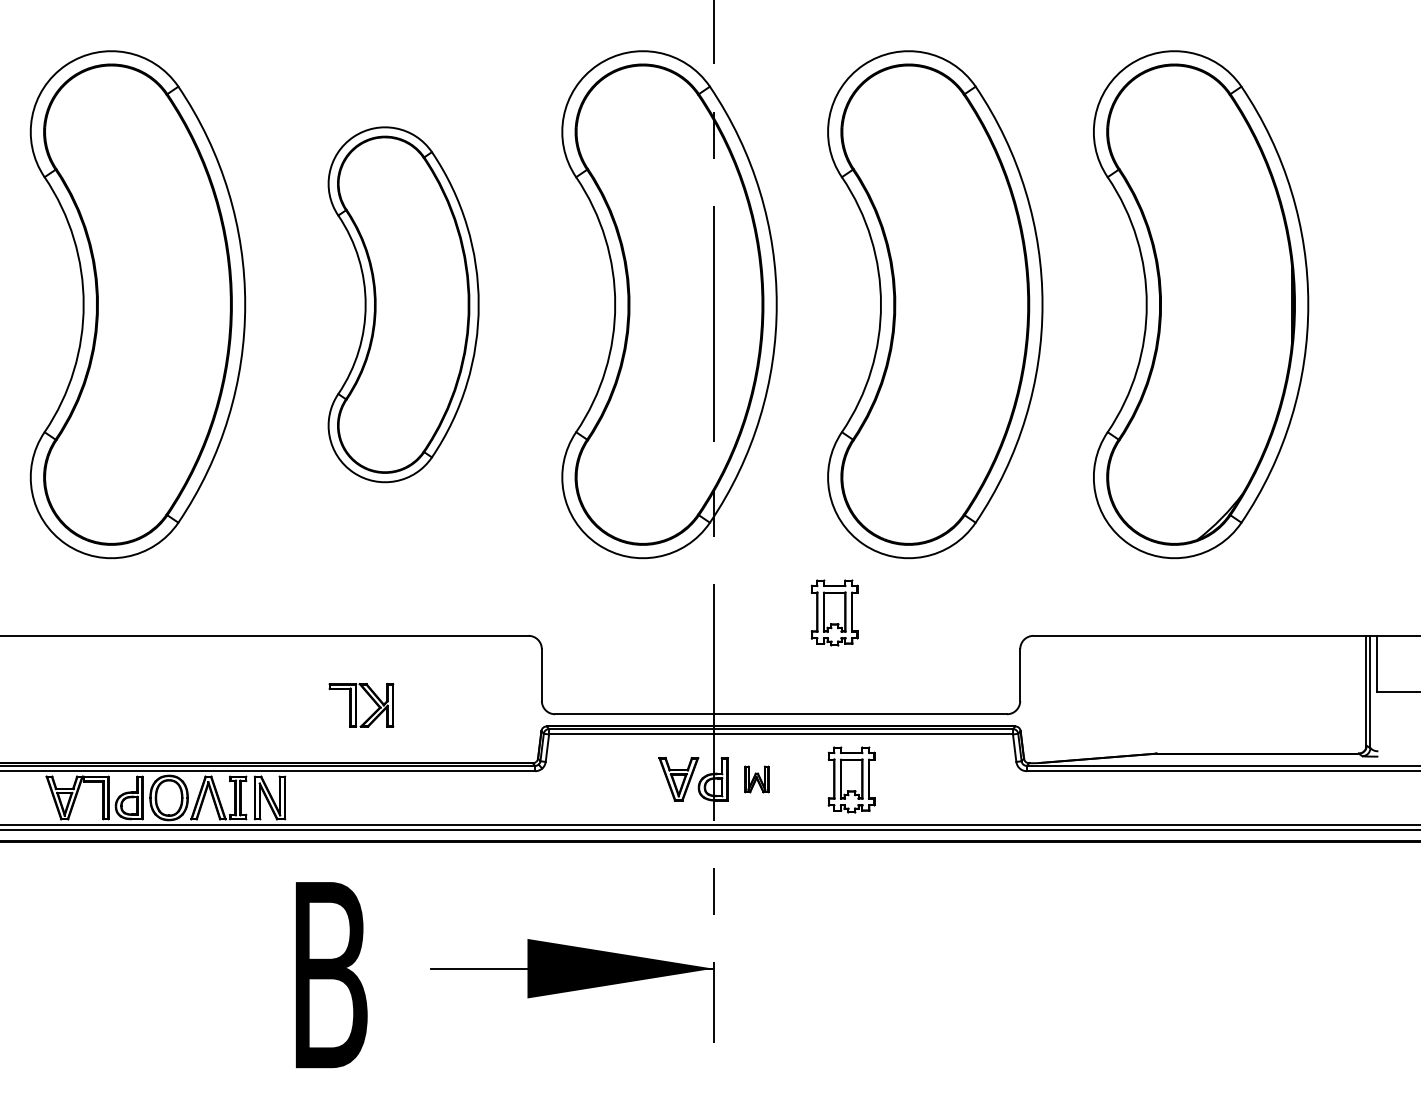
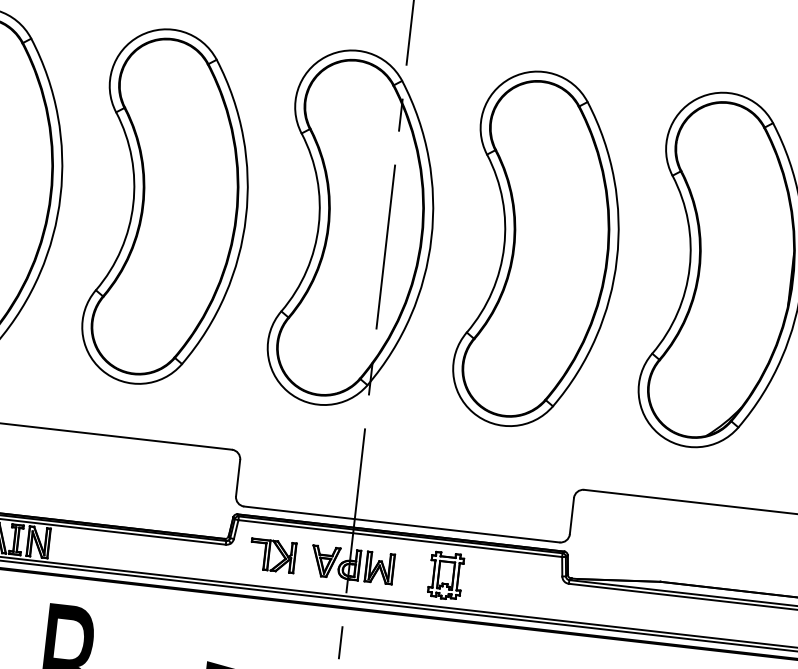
part: (403, 304) -> (171, 208), size x1.43
part: (834, 612) -> (447, 457), removed
part: (361, 705) -> (272, 555), moved
part: (756, 779) -> (379, 568), size x1.67

